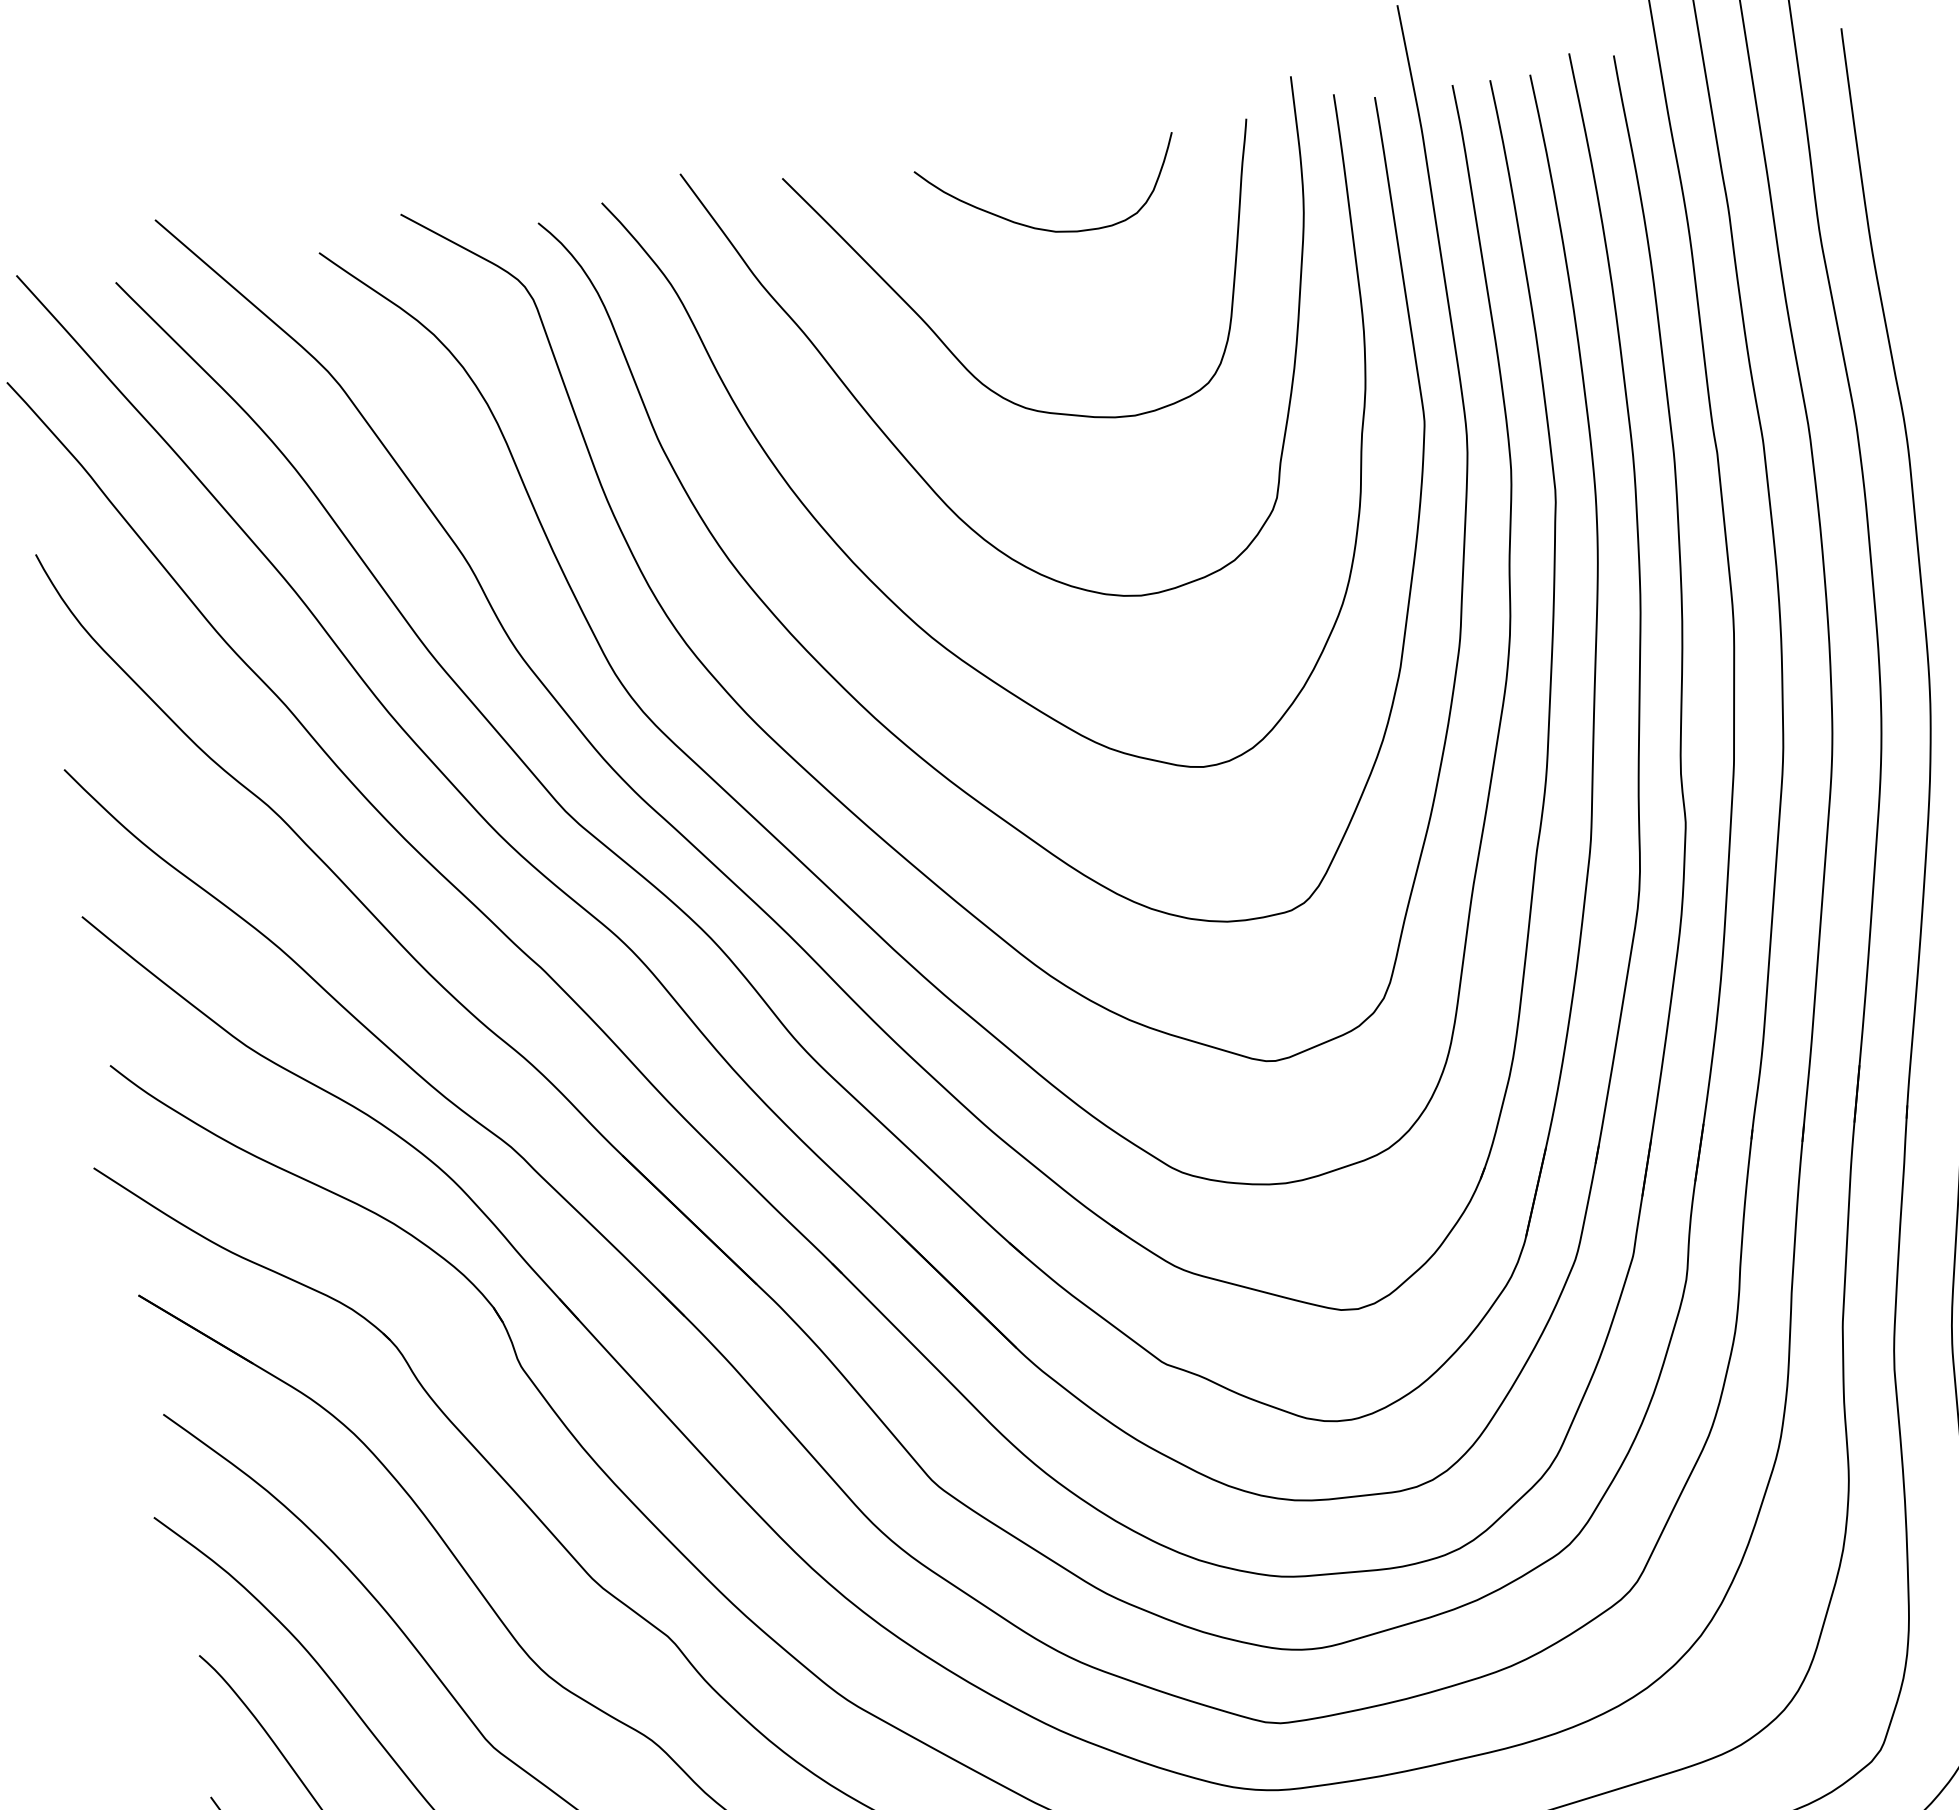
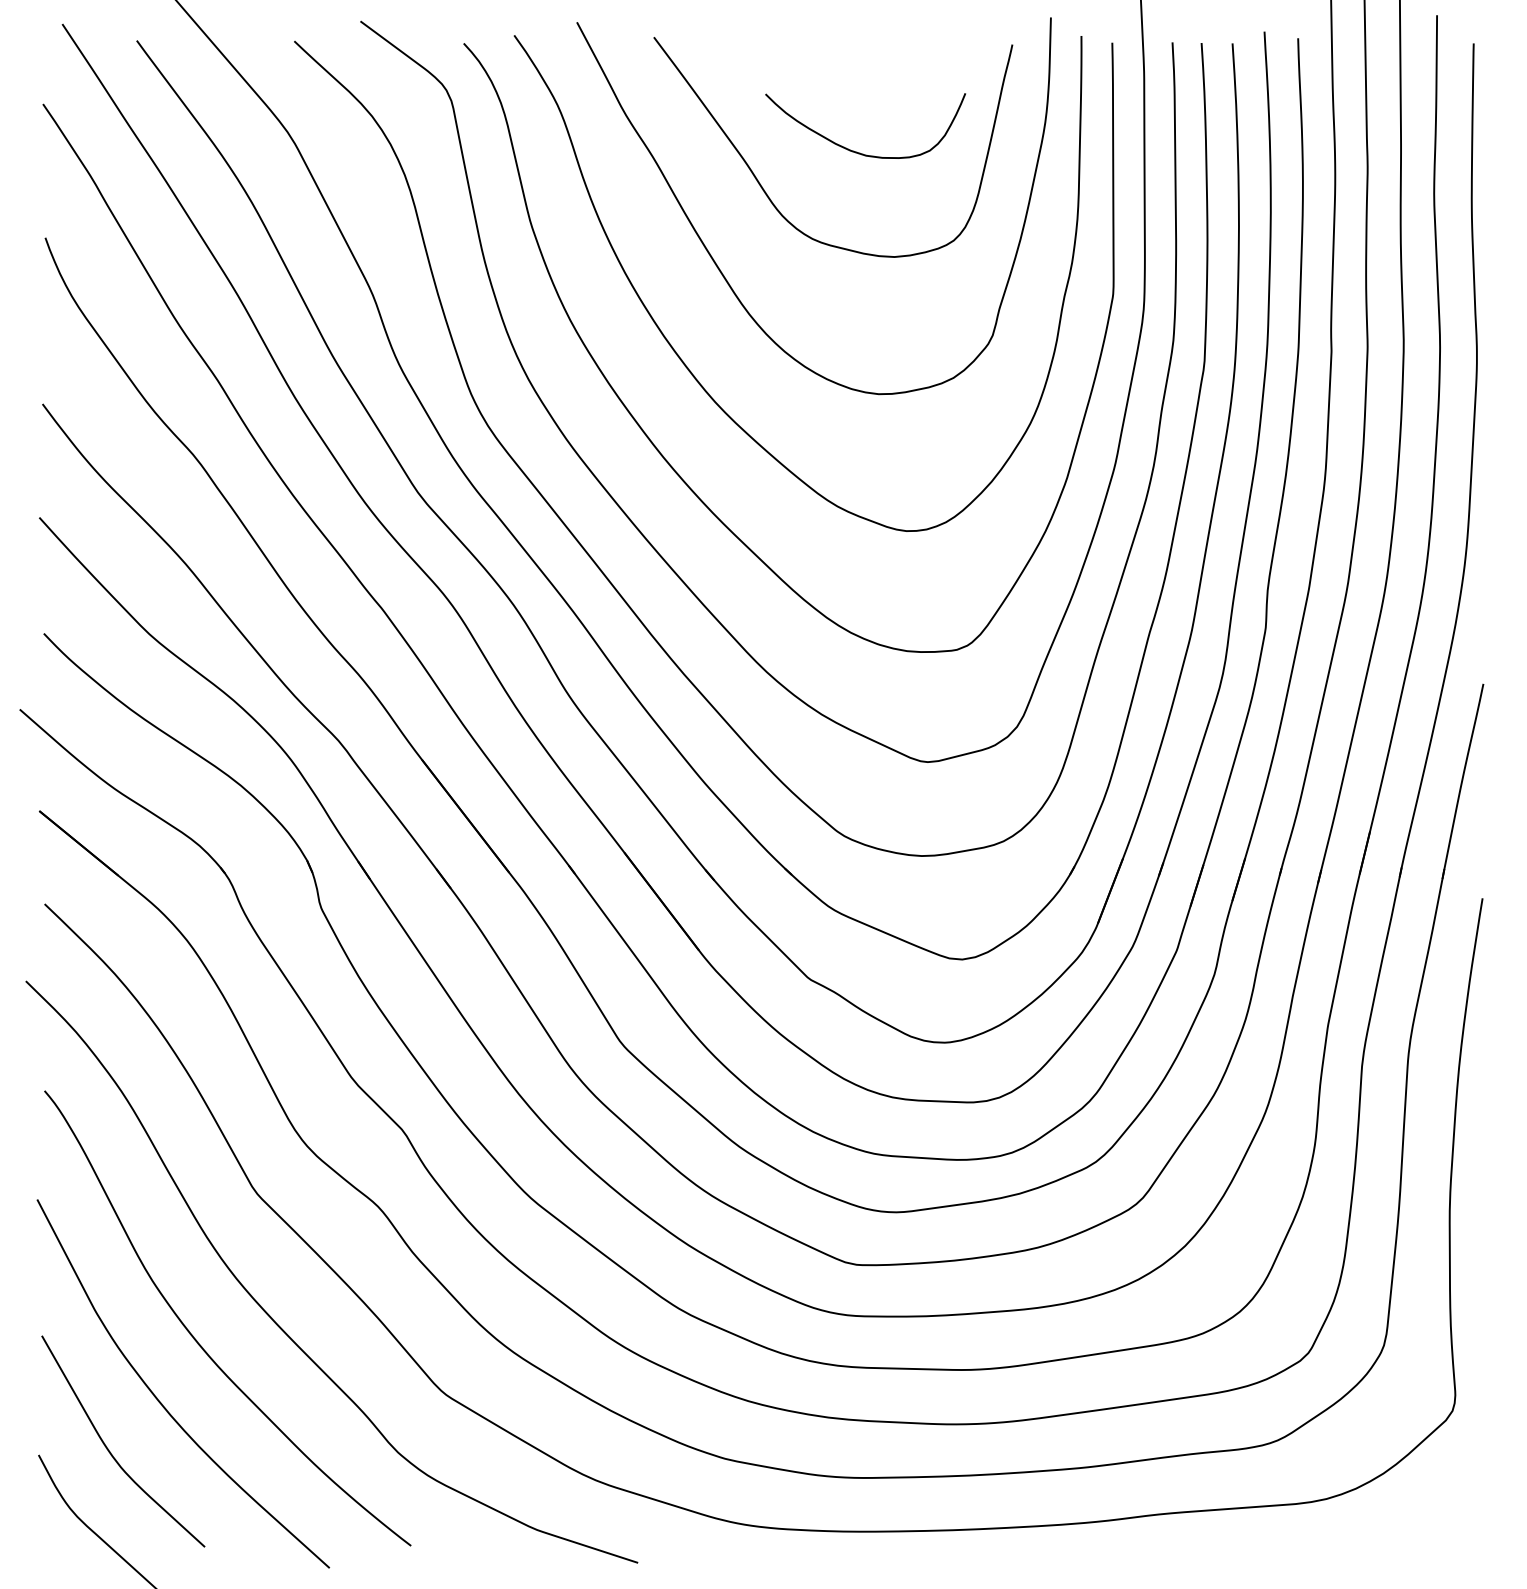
curve: (1047, 228) -> (860, 152), moved

